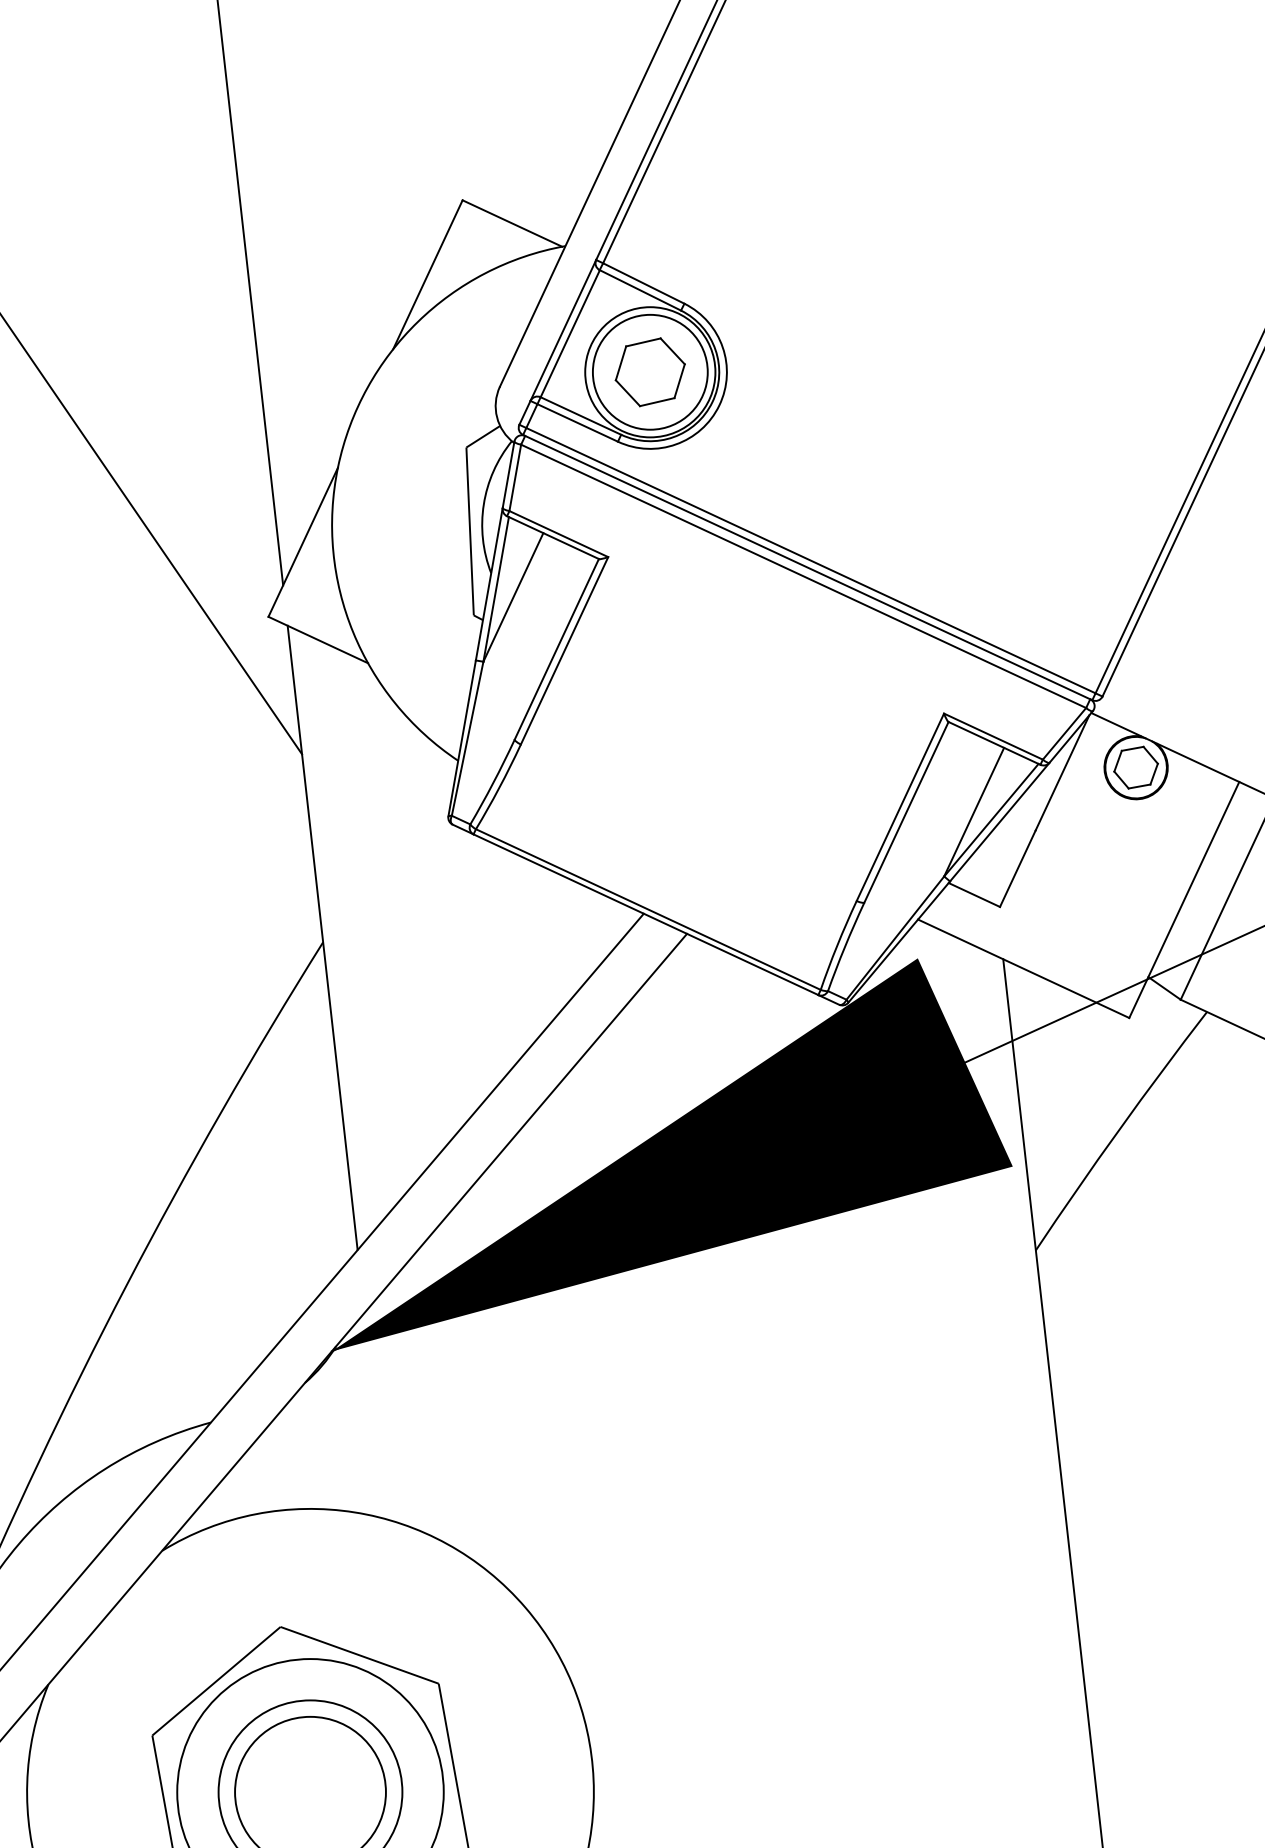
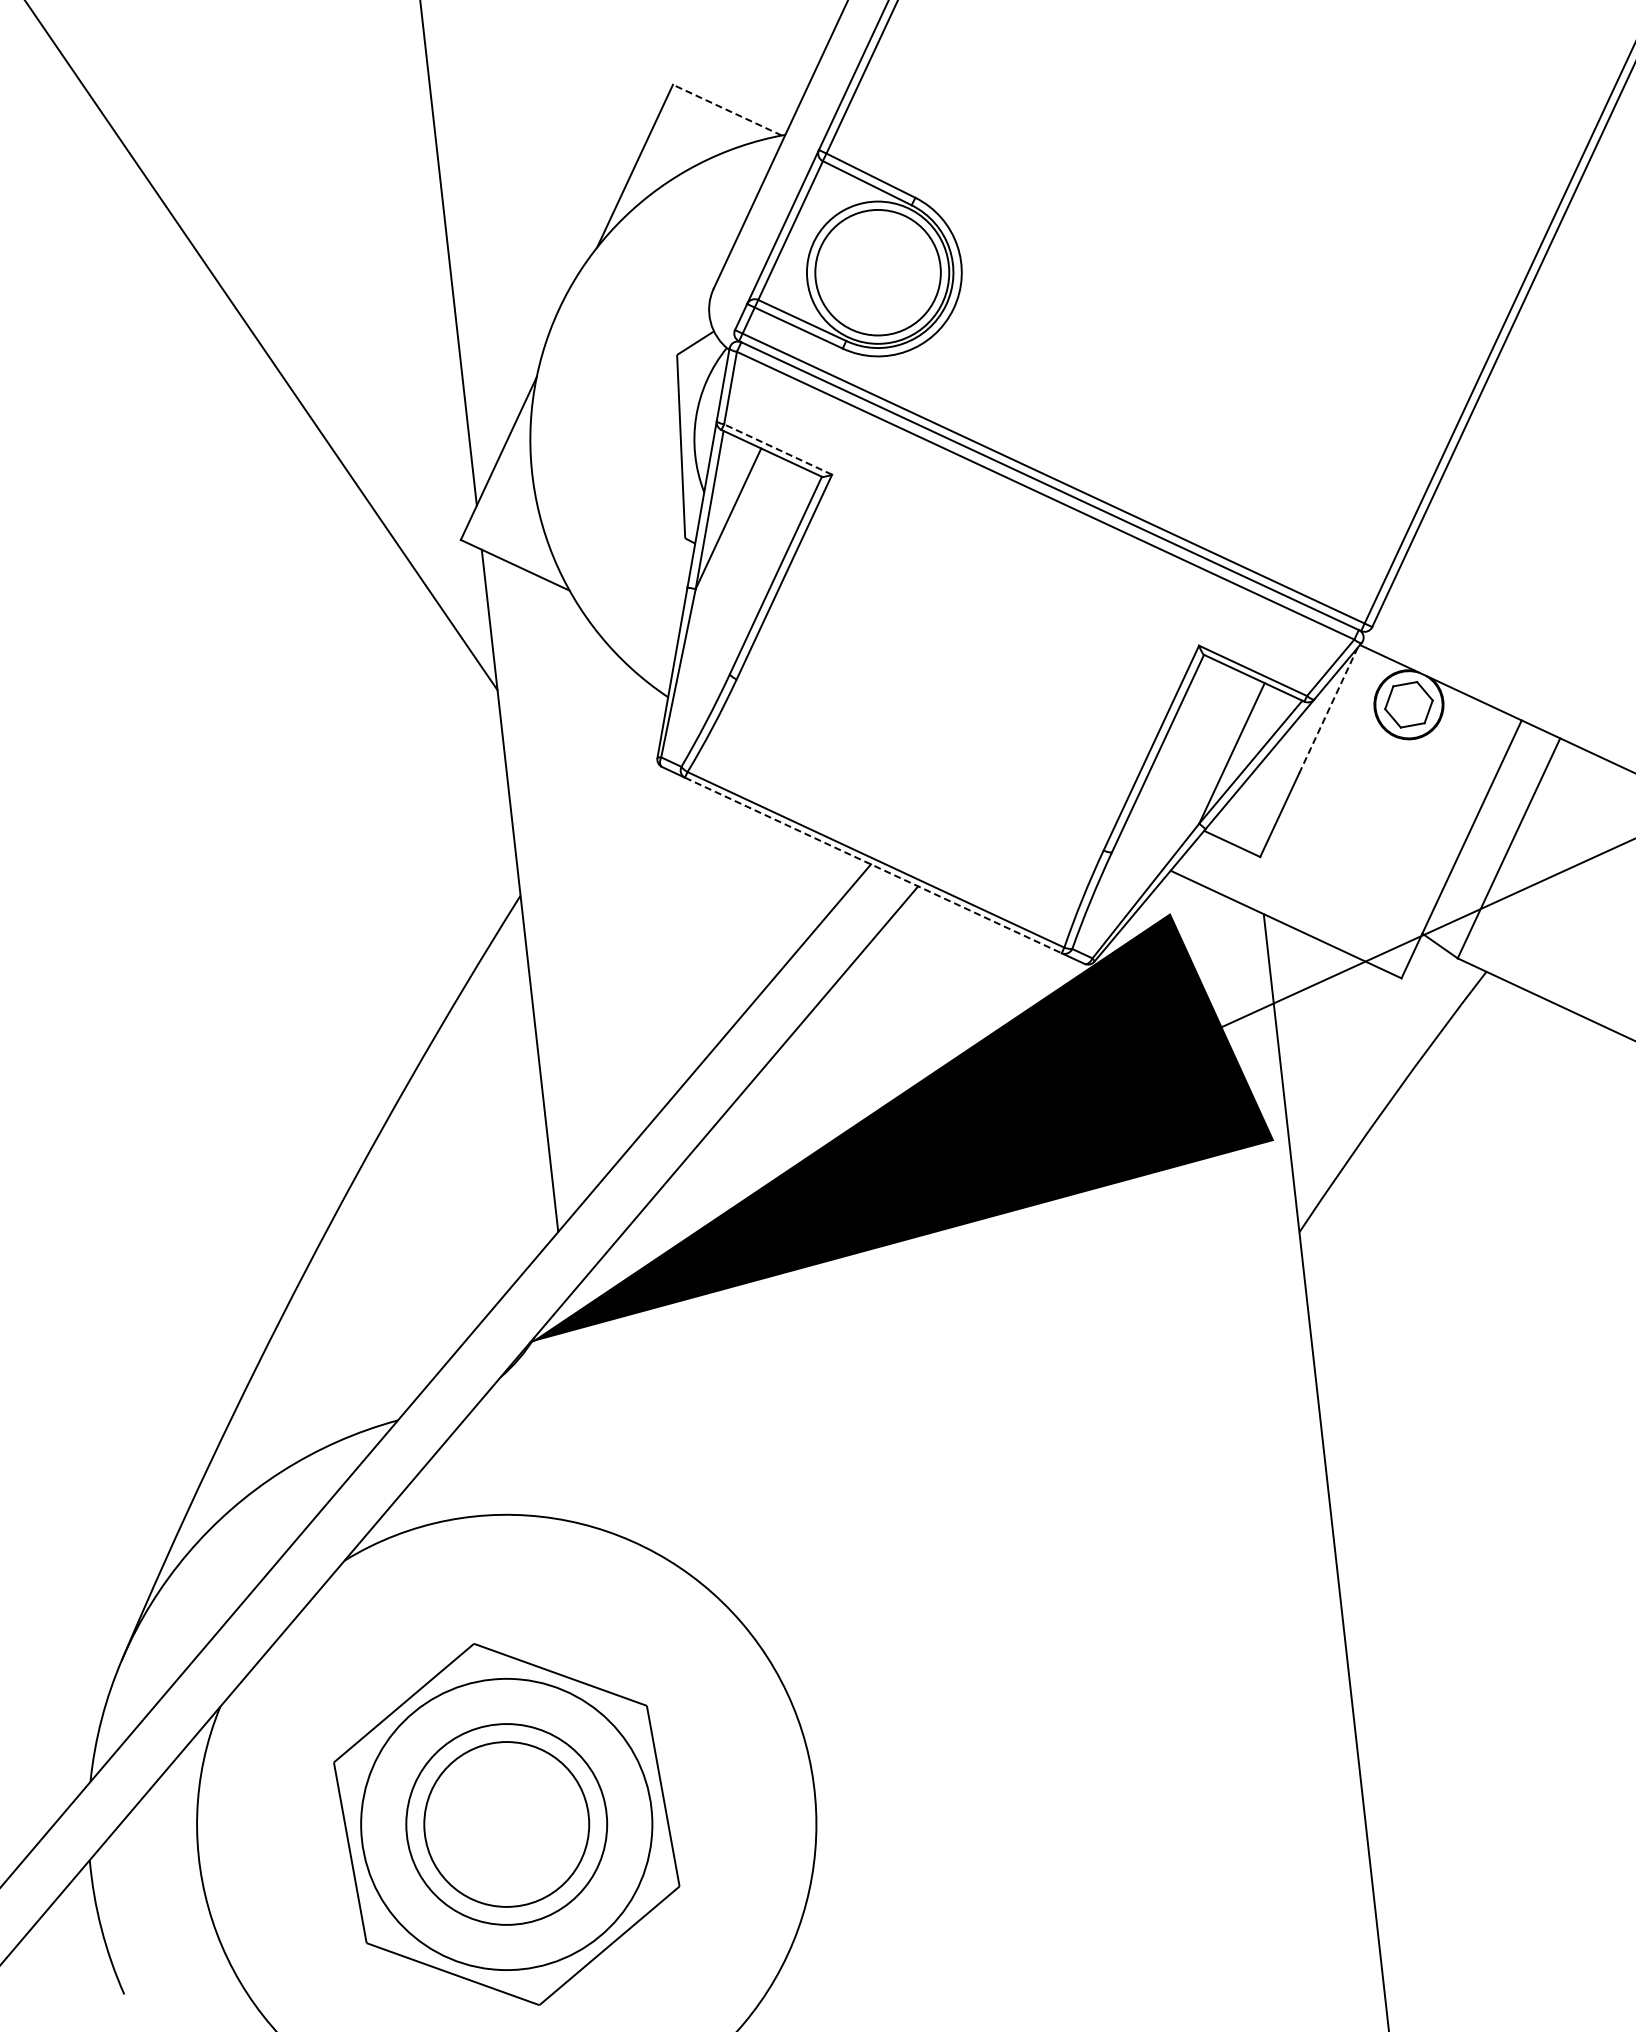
line: (511, 222) -> (726, 109), solid -> dashed
part: (649, 372) -> (877, 272), removed
line: (559, 534) -> (778, 449), solid -> dashed
line: (1062, 773) -> (1328, 711), solid -> dashed
line: (646, 914) -> (873, 865), solid -> dashed

